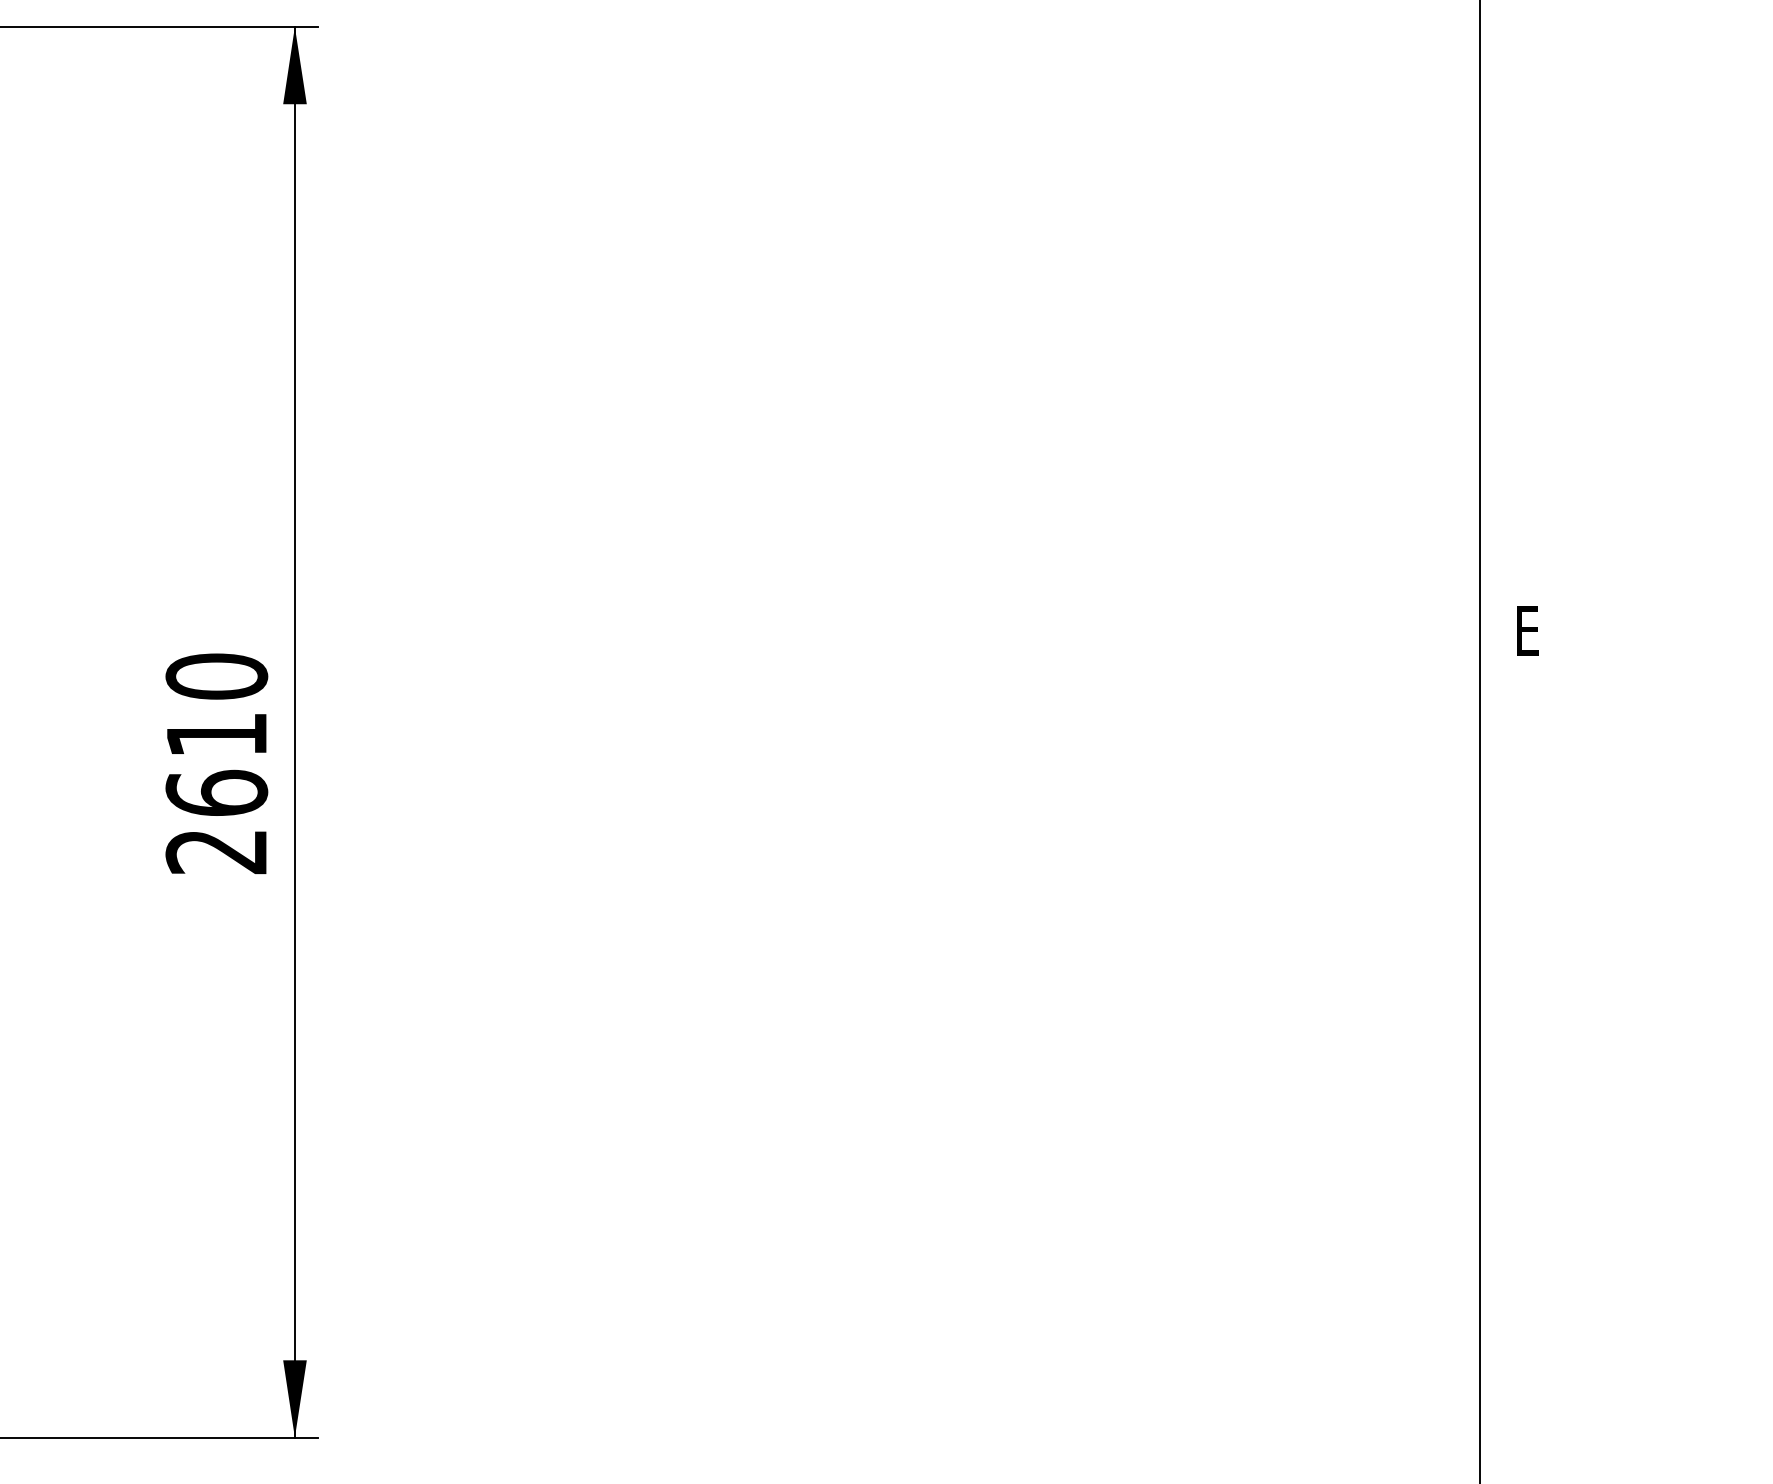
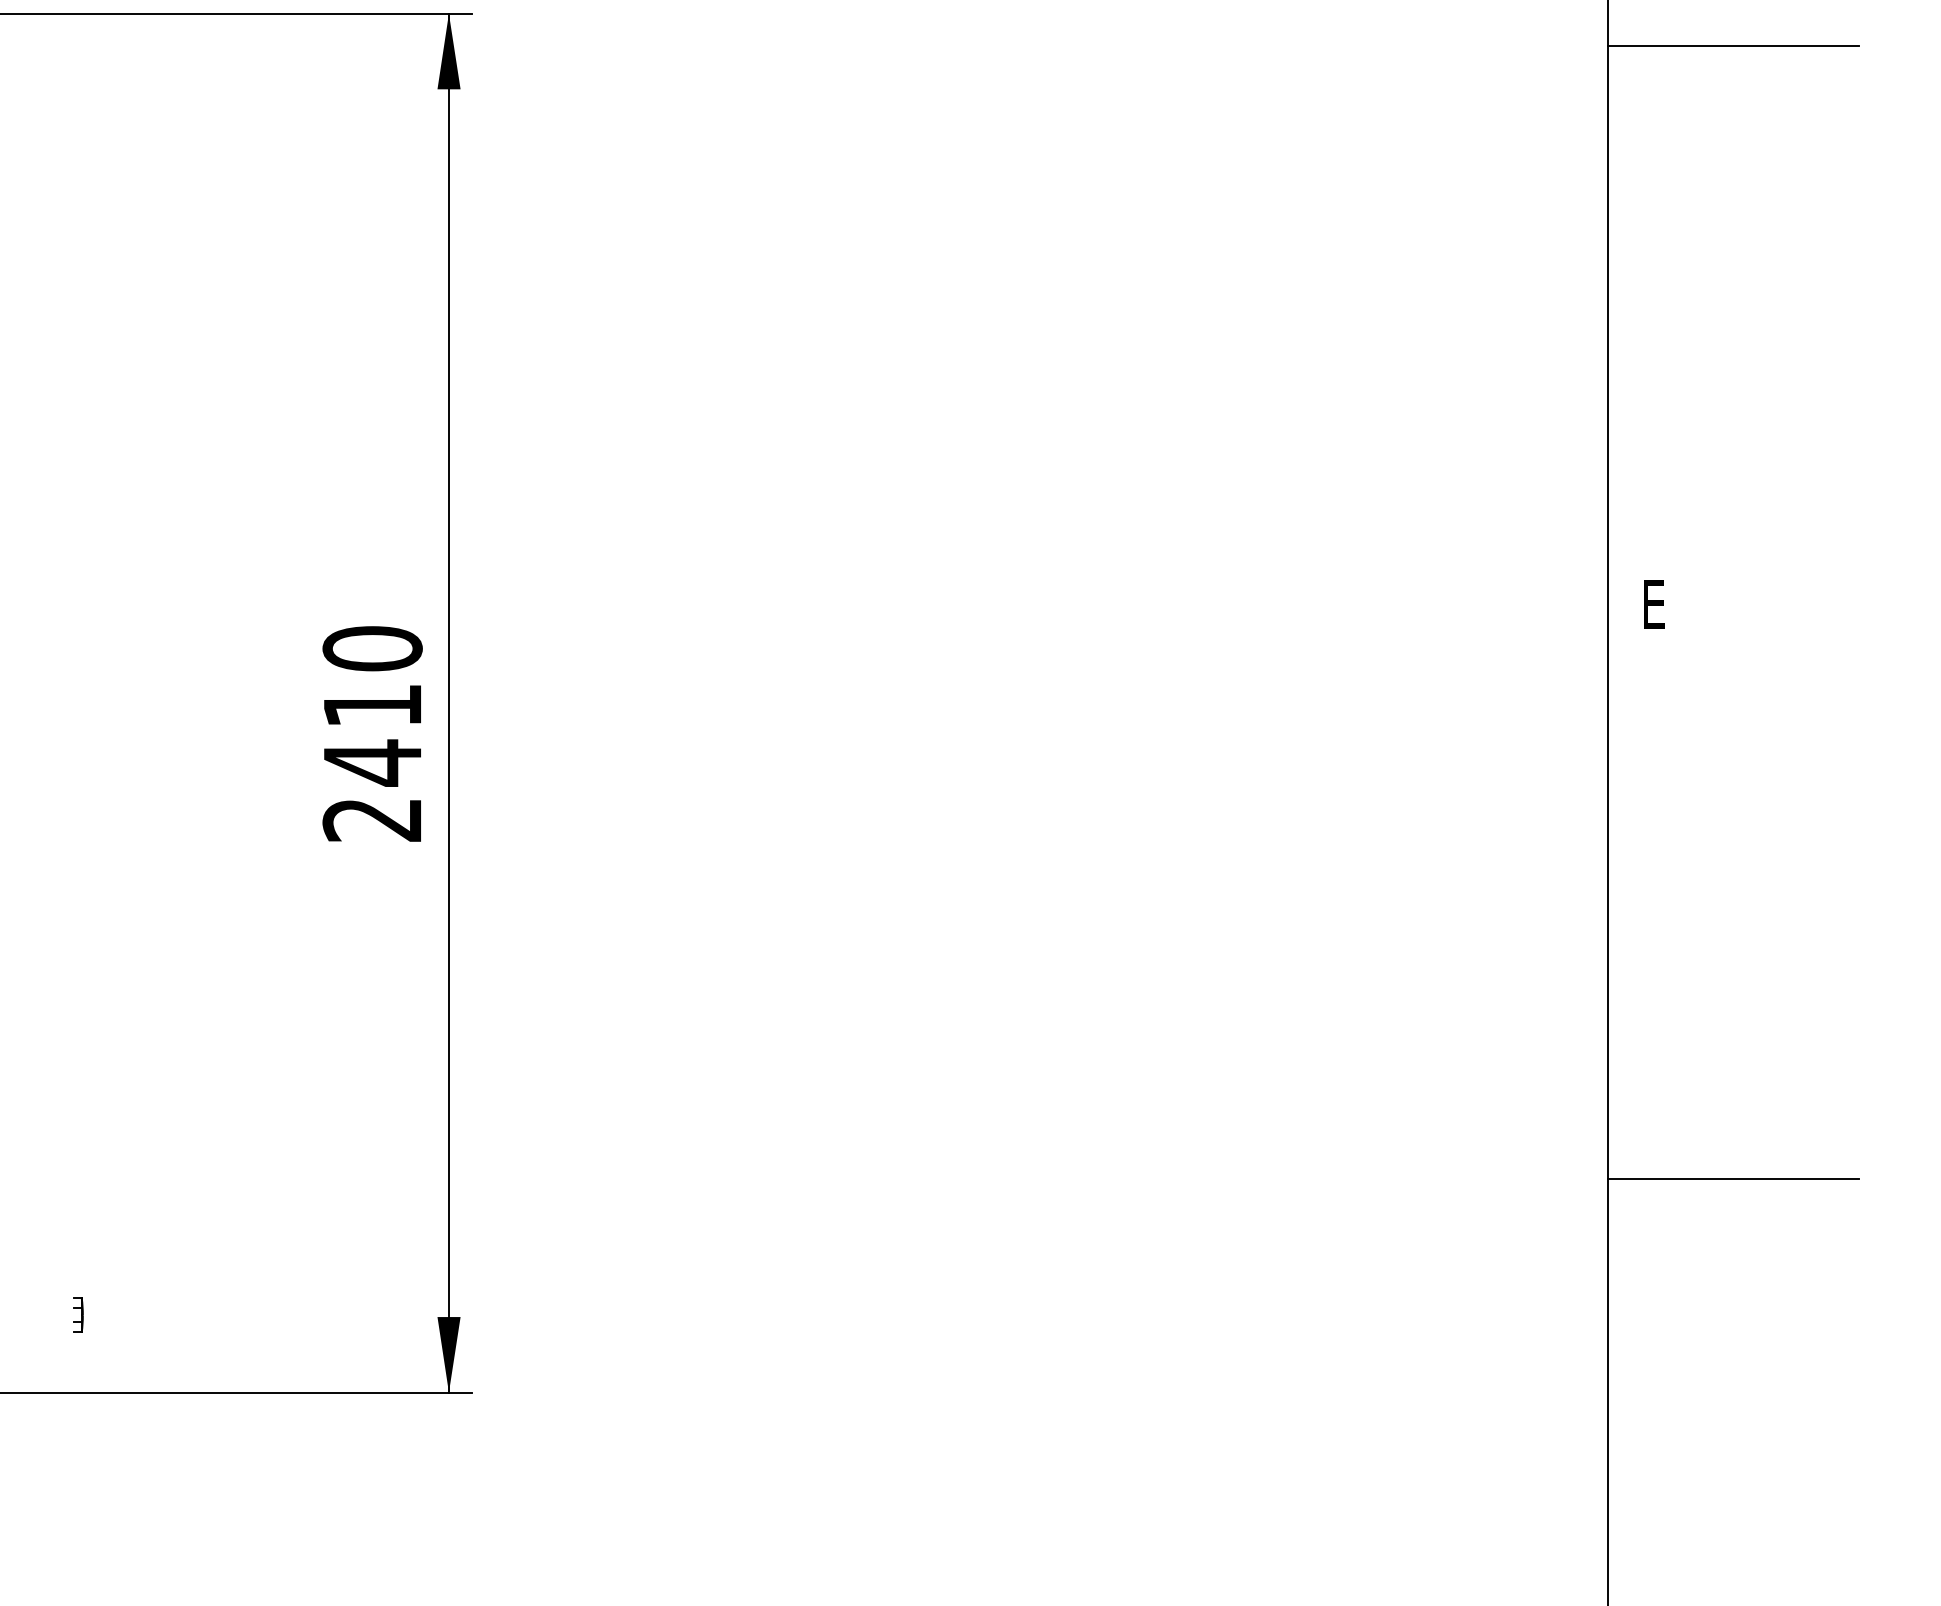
line: (1609, 60) -> (1733, 46), added
text: (216, 792) -> (372, 762), 2610 -> 2410
line: (1609, 1218) -> (1733, 1178), added

